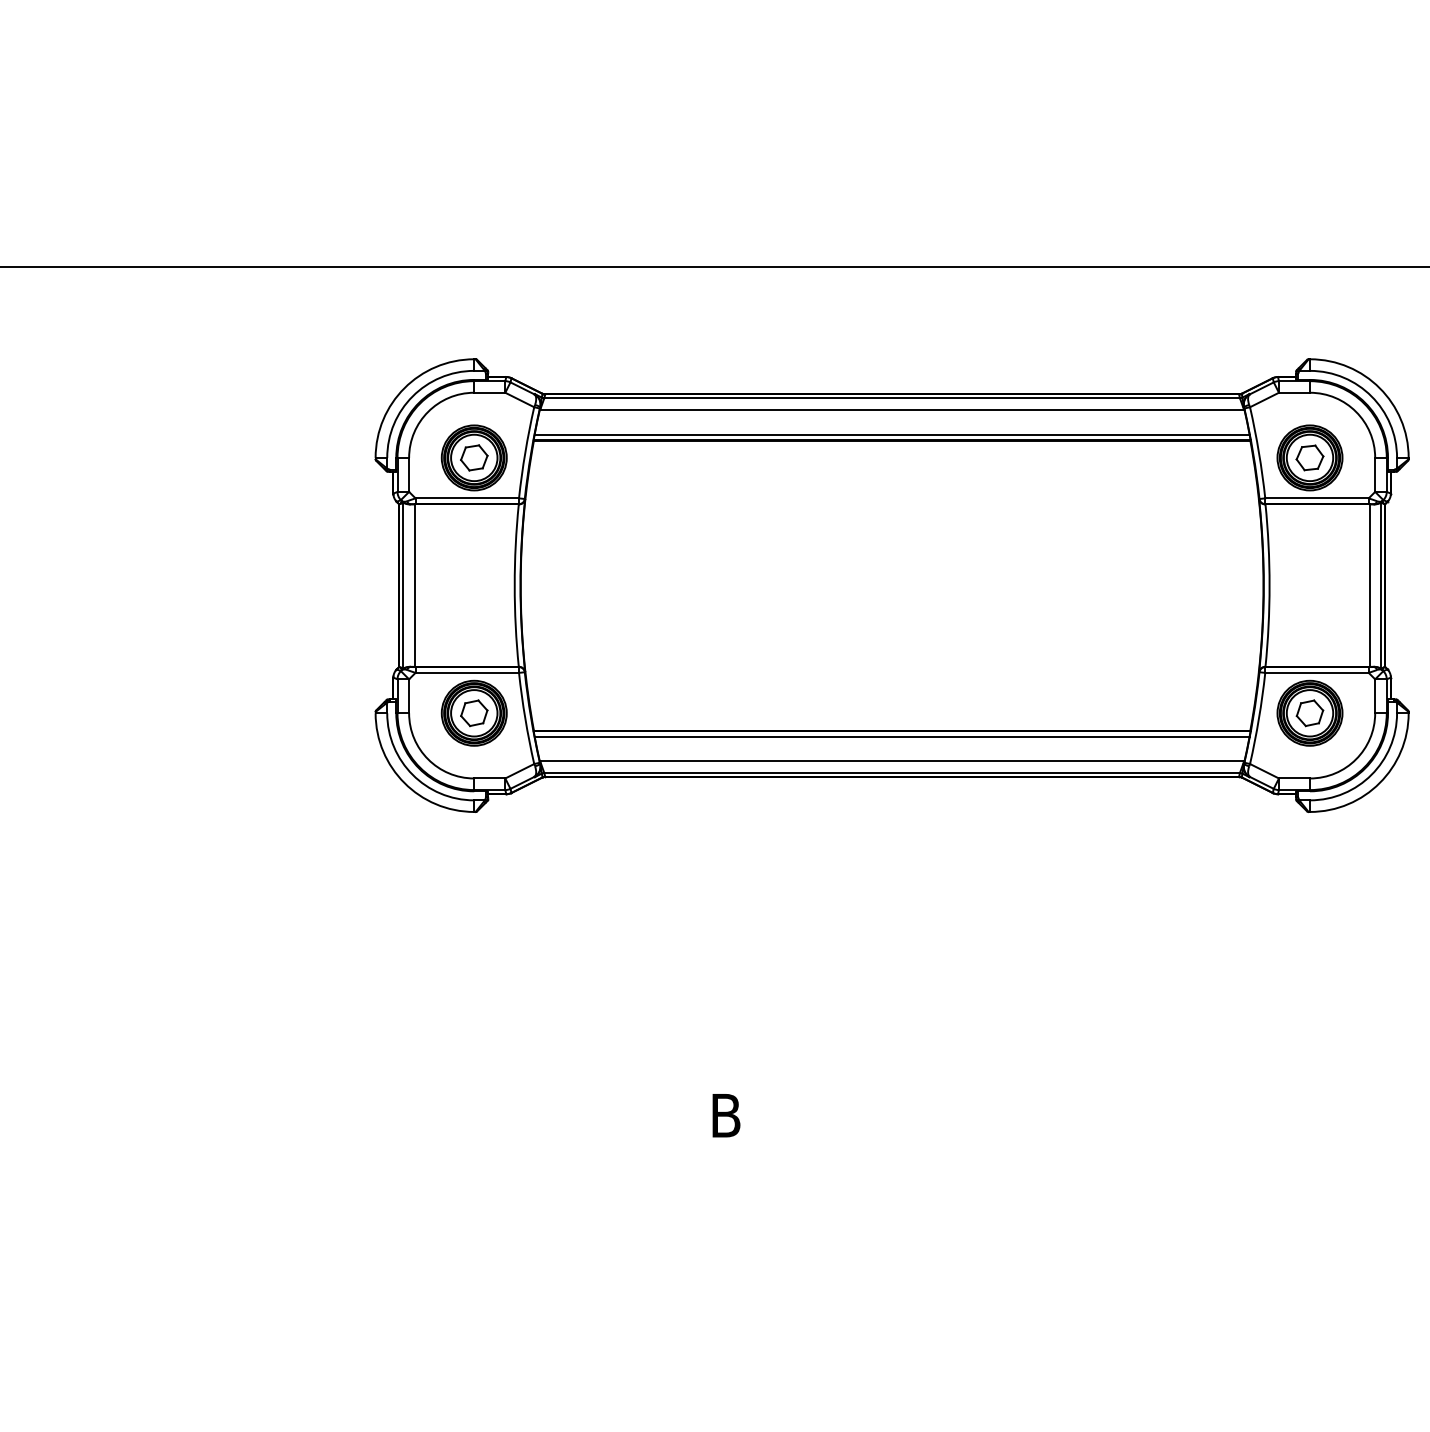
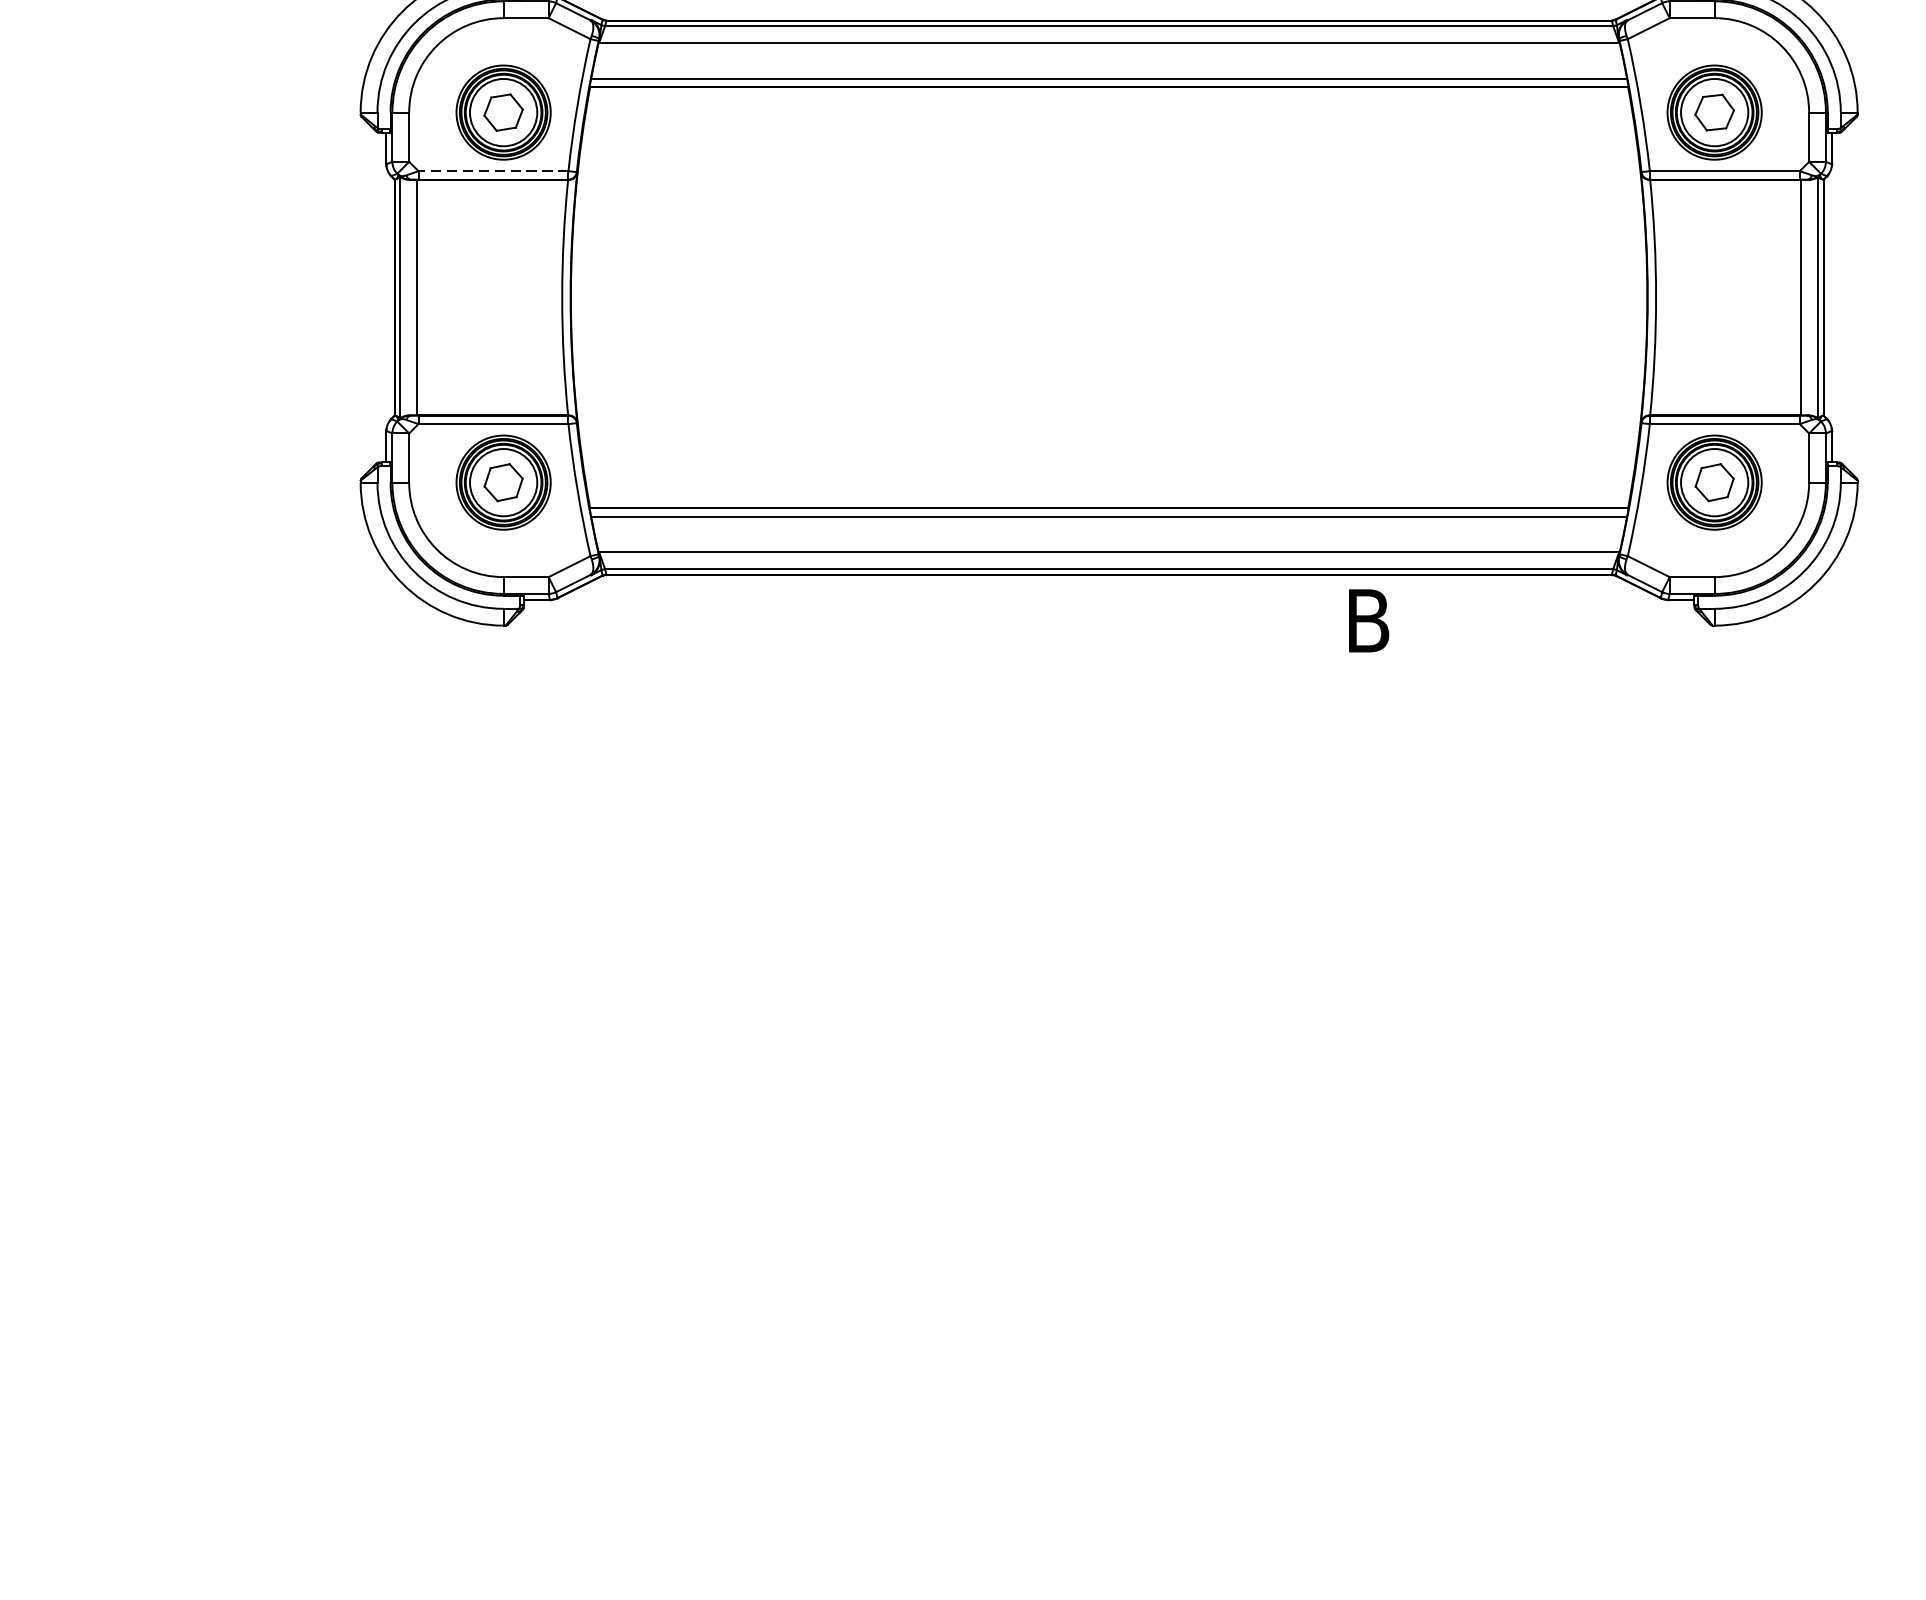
line: (467, 498) -> (493, 171), solid -> dashed
text: (726, 1115) -> (1369, 620), moved

